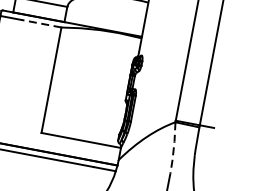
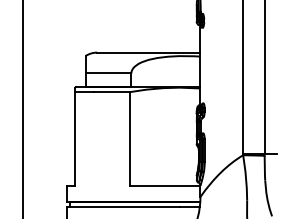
line: (41, 24) -> (111, 92), dashed -> solid
line: (174, 149) -> (246, 178), dashed -> solid

